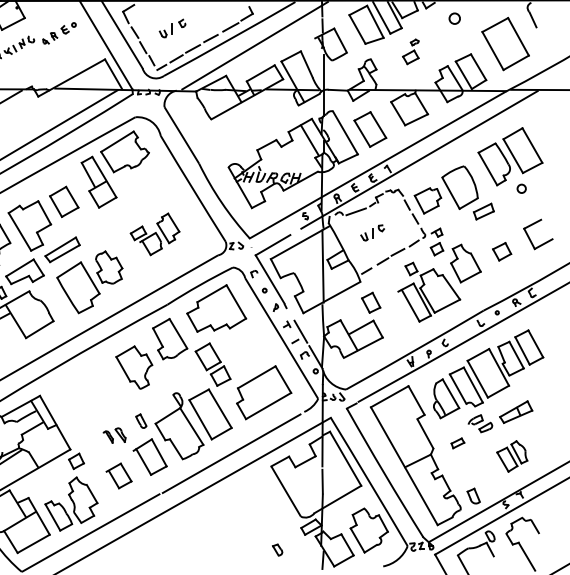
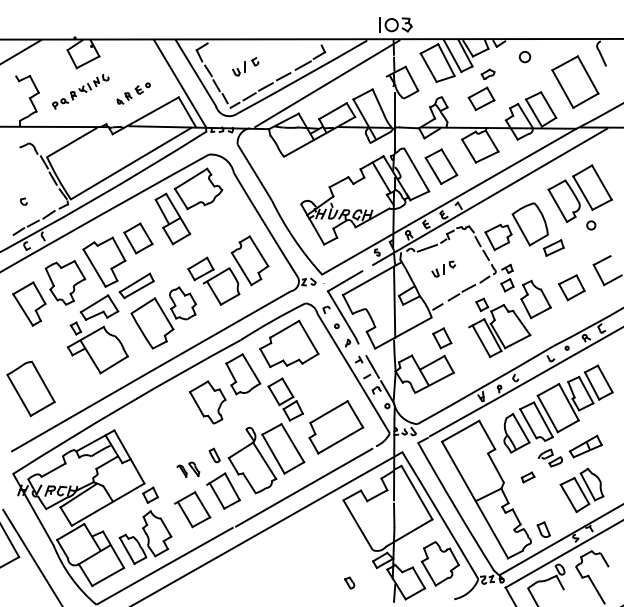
part: (59, 33) -> (133, 93), moved
part: (410, 51) -> (481, 89), size x1.67
part: (155, 234) -> (228, 270), size x1.67
part: (501, 251) -> (571, 287), size x1.43
part: (511, 456) -> (581, 490), size x1.43
part: (118, 475) -> (192, 509), size x1.43

